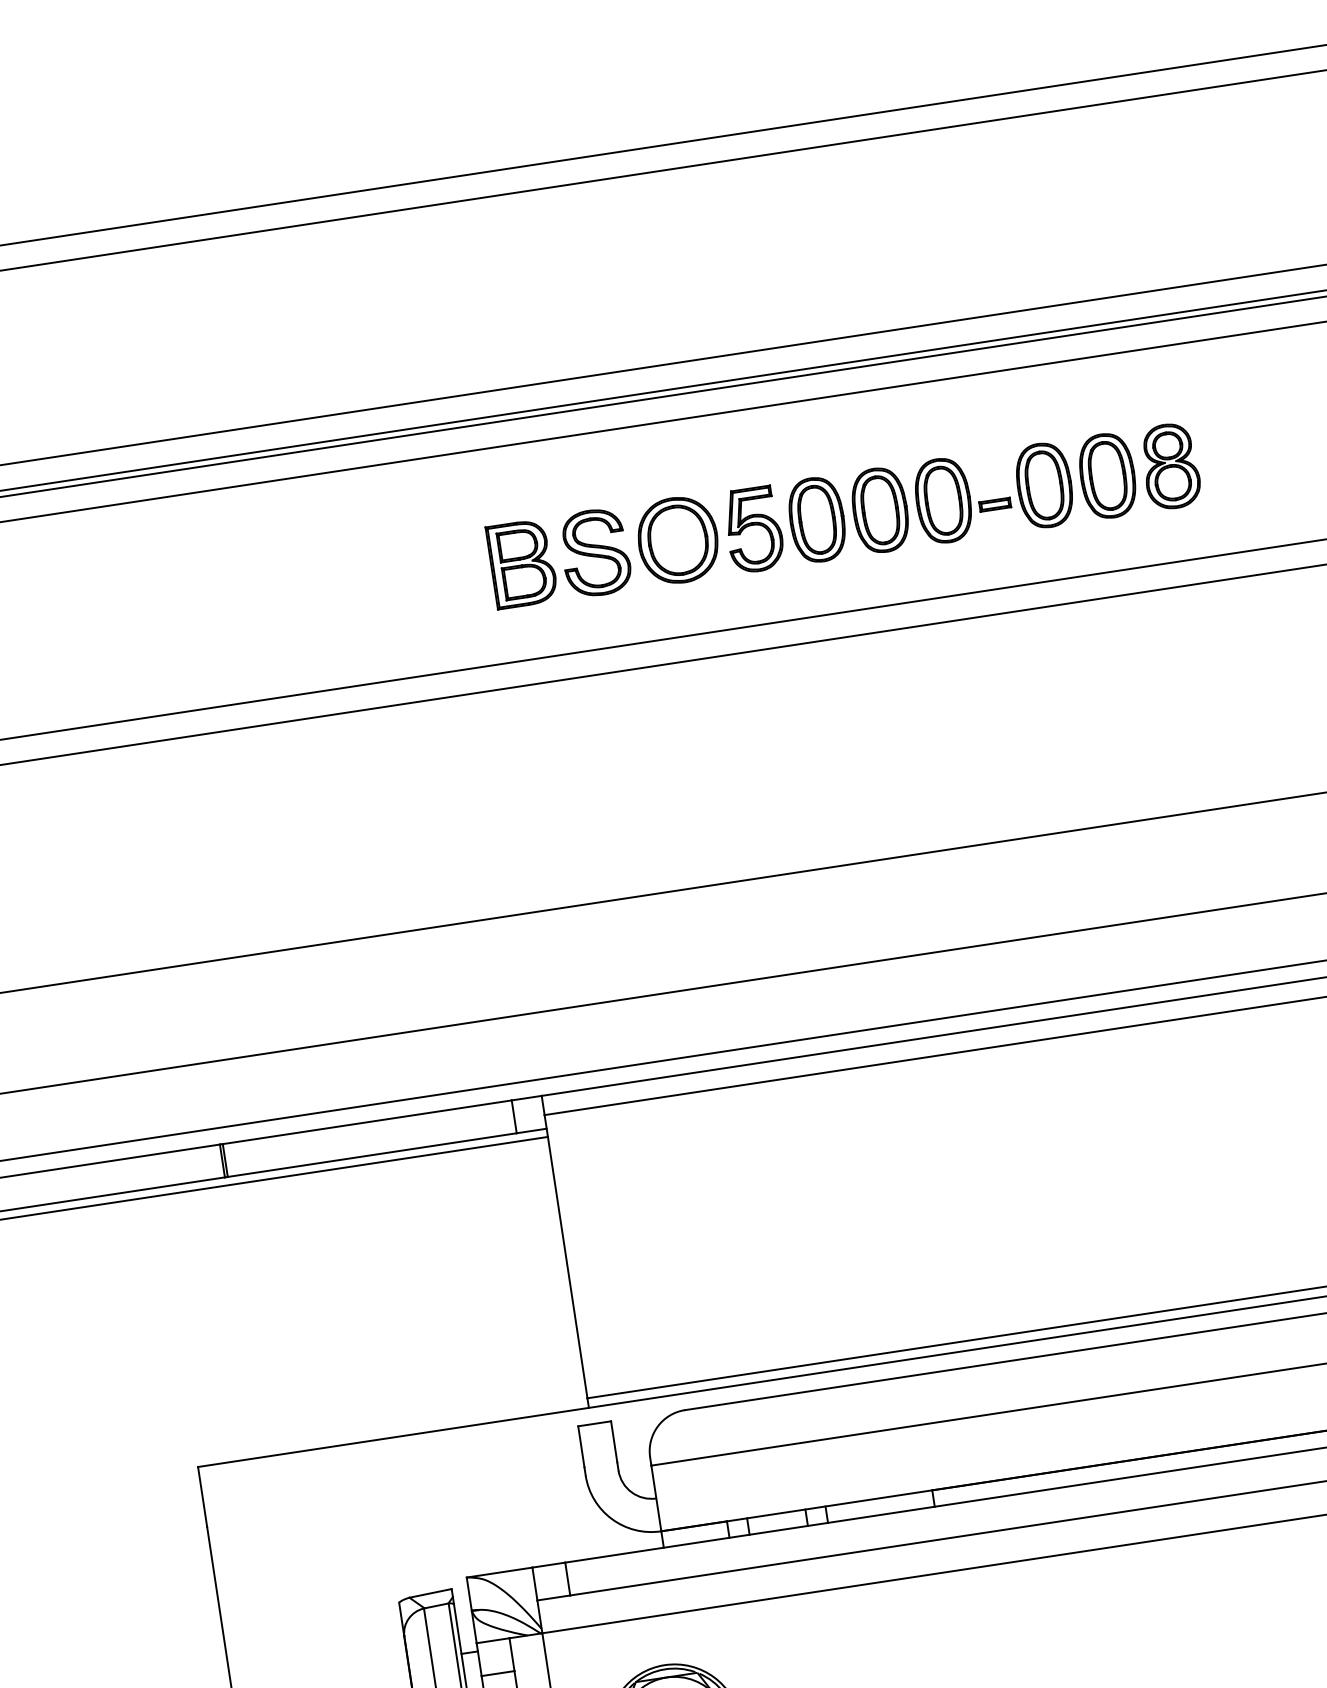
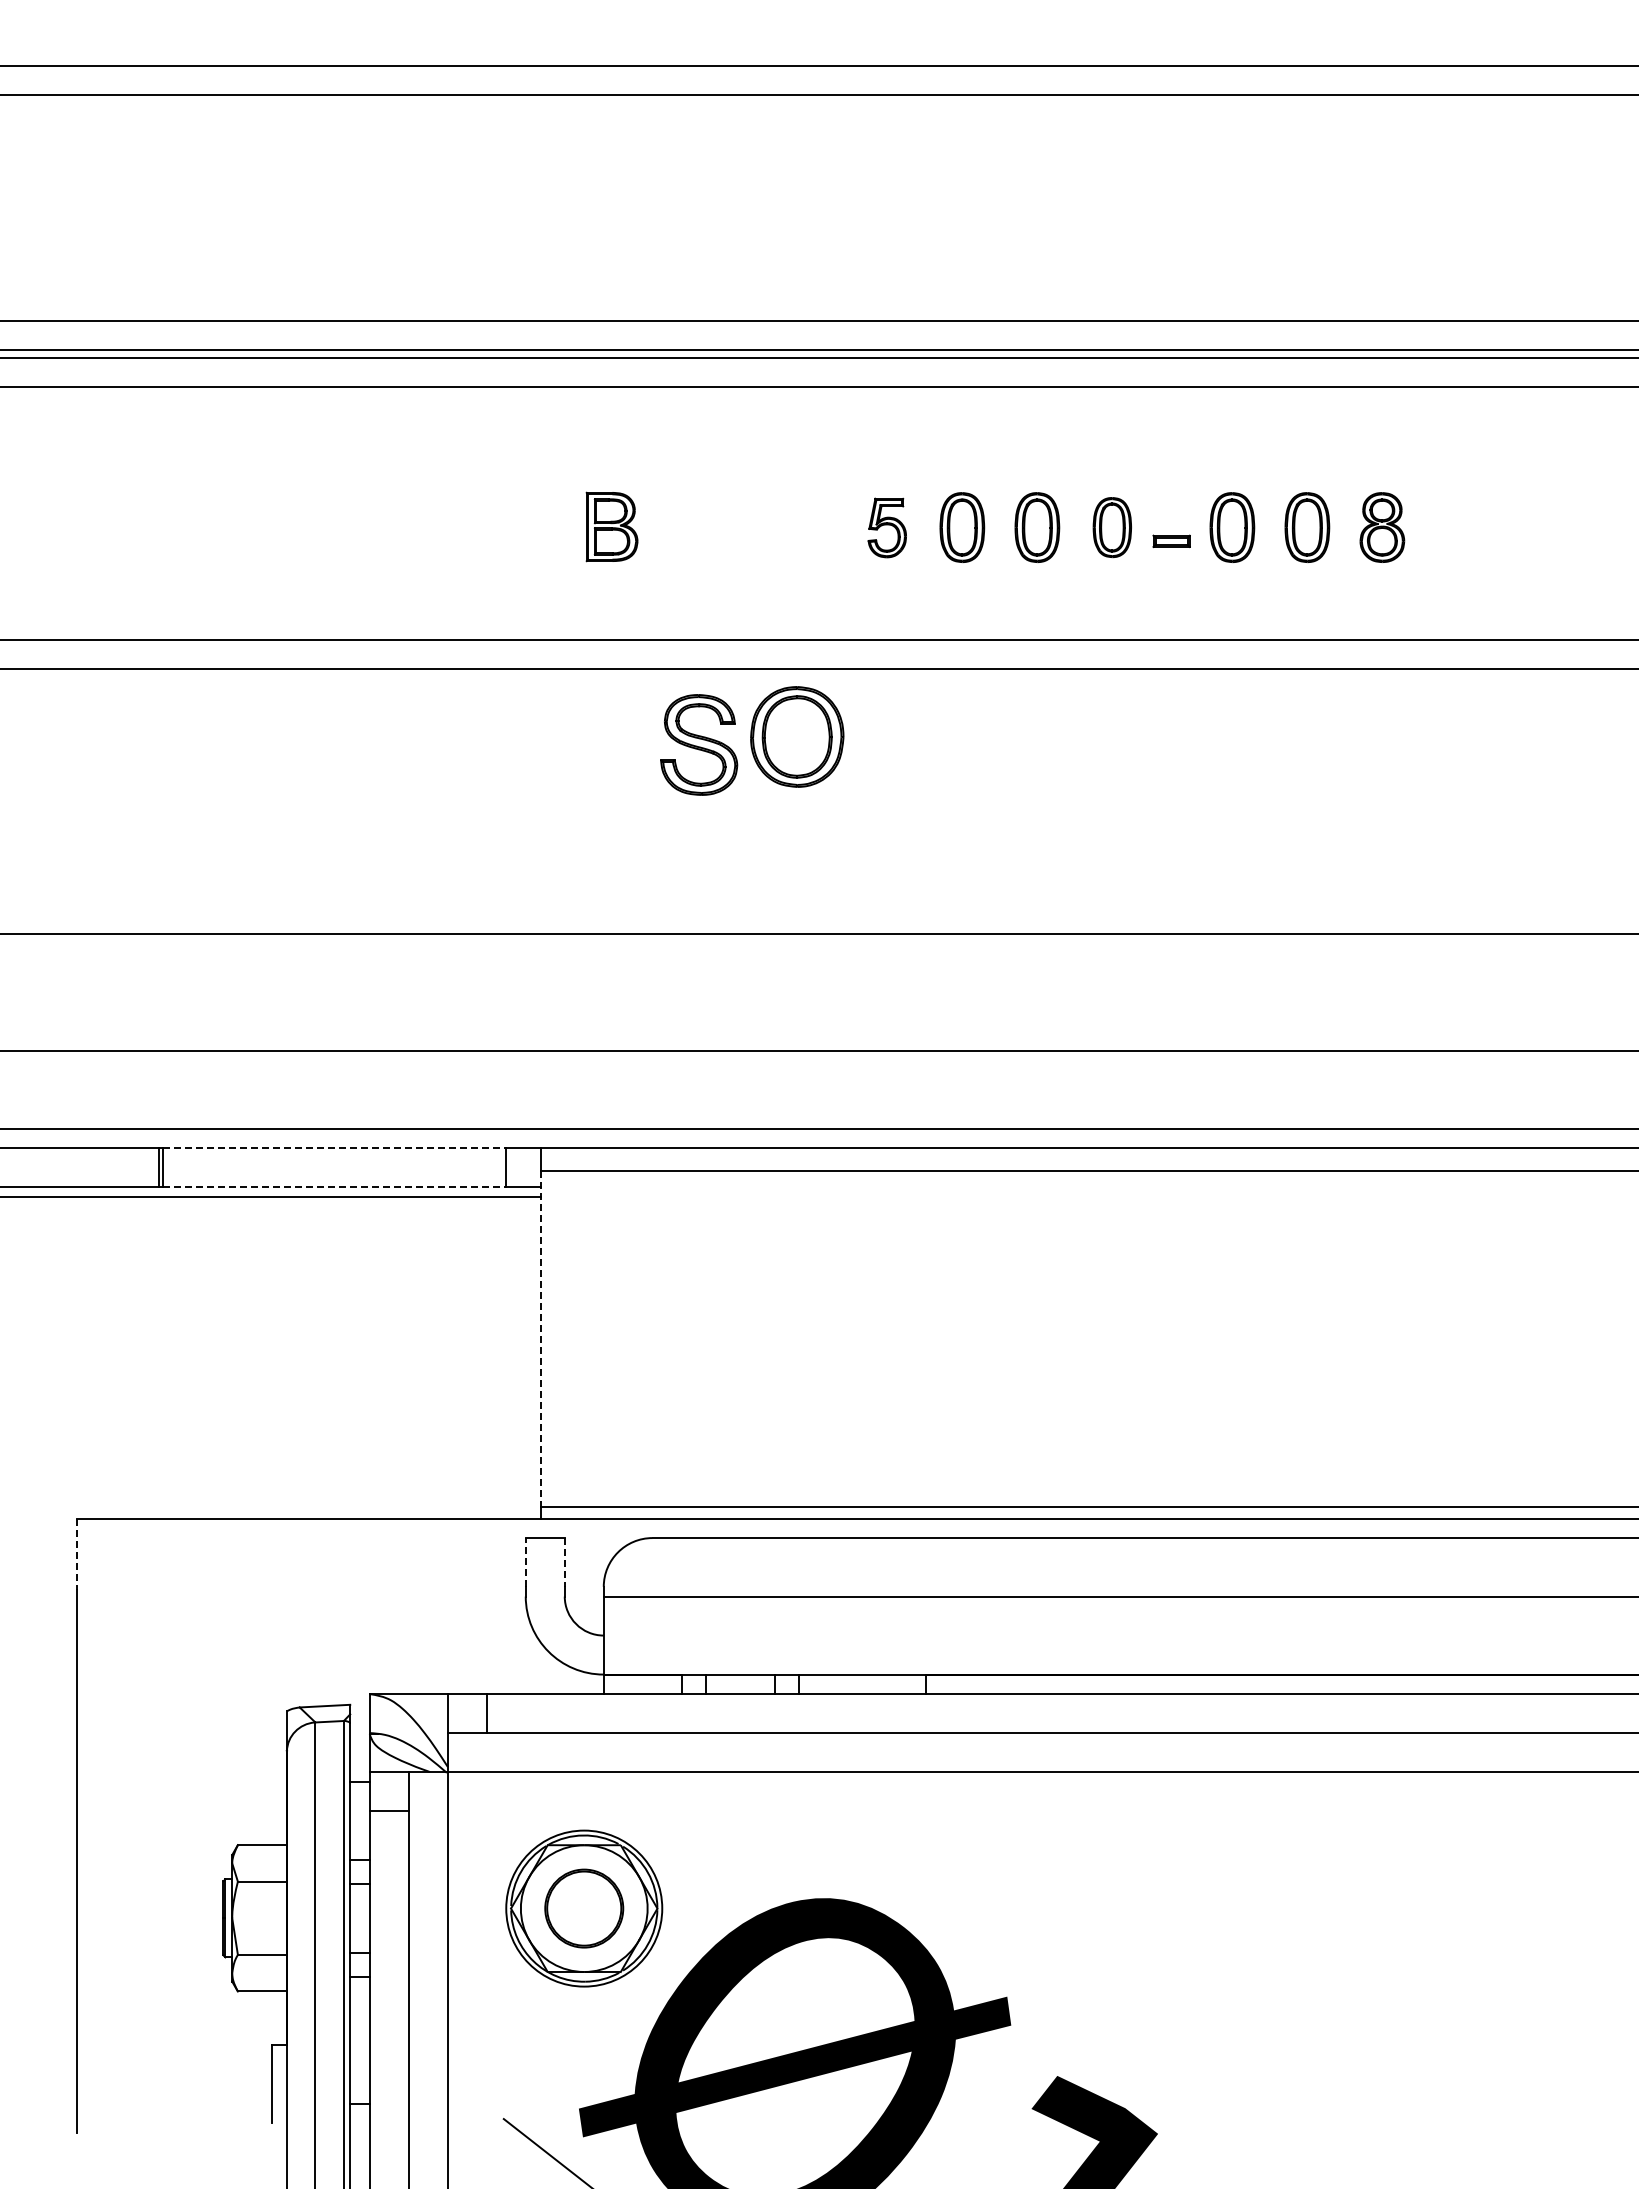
part: (1170, 466) -> (1382, 527), size x0.7
part: (1107, 475) -> (1307, 527), size x0.7
part: (1044, 485) -> (1232, 527), size x0.7
part: (943, 500) -> (1112, 527), size x0.6
part: (880, 510) -> (1037, 527), size x0.7
part: (817, 519) -> (962, 527), size x0.7
part: (754, 529) -> (887, 527), size x0.6
part: (678, 539) -> (797, 736), moved
part: (595, 552) -> (699, 744), moved
part: (521, 563) -> (611, 526), size x0.7
line: (367, 1122) -> (334, 1148), solid -> dashed
line: (372, 1155) -> (334, 1187), solid -> dashed
line: (566, 1257) -> (541, 1339), solid -> dashed
line: (613, 1441) -> (564, 1562), solid -> dashed
line: (581, 1446) -> (525, 1561), solid -> dashed
line: (202, 1497) -> (77, 1554), solid -> dashed

